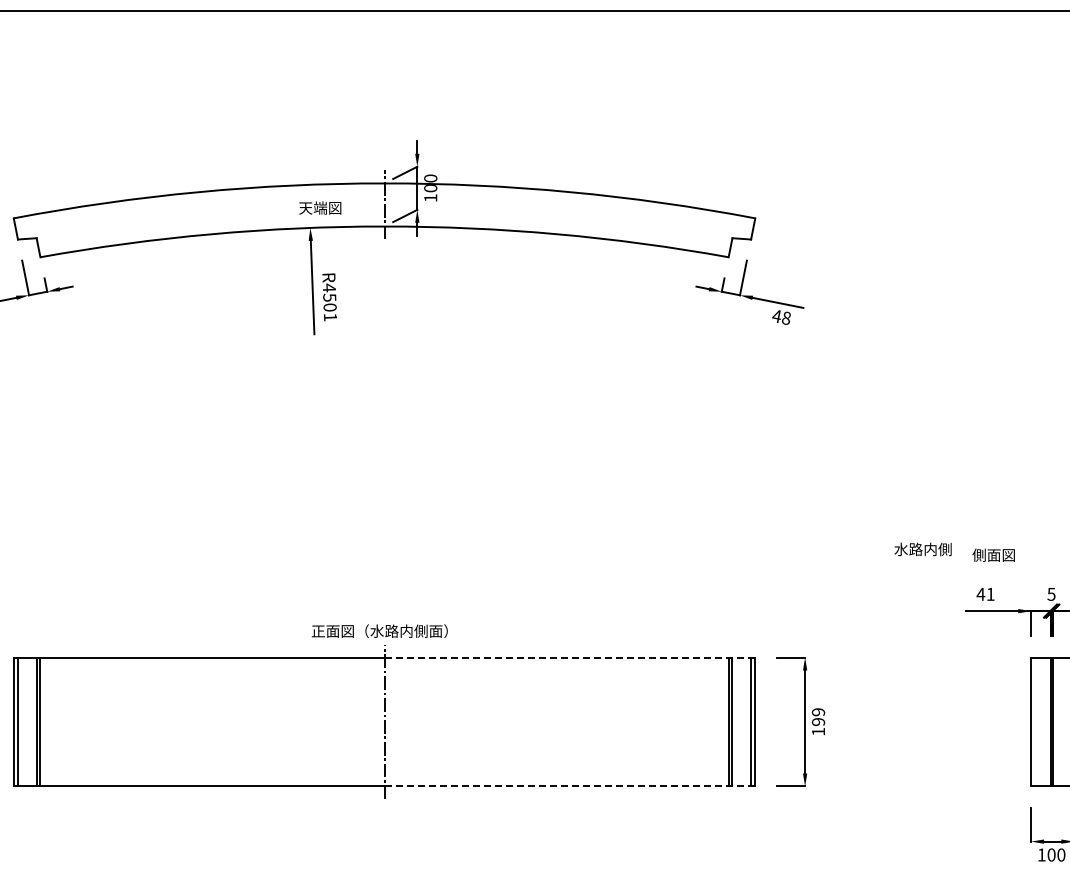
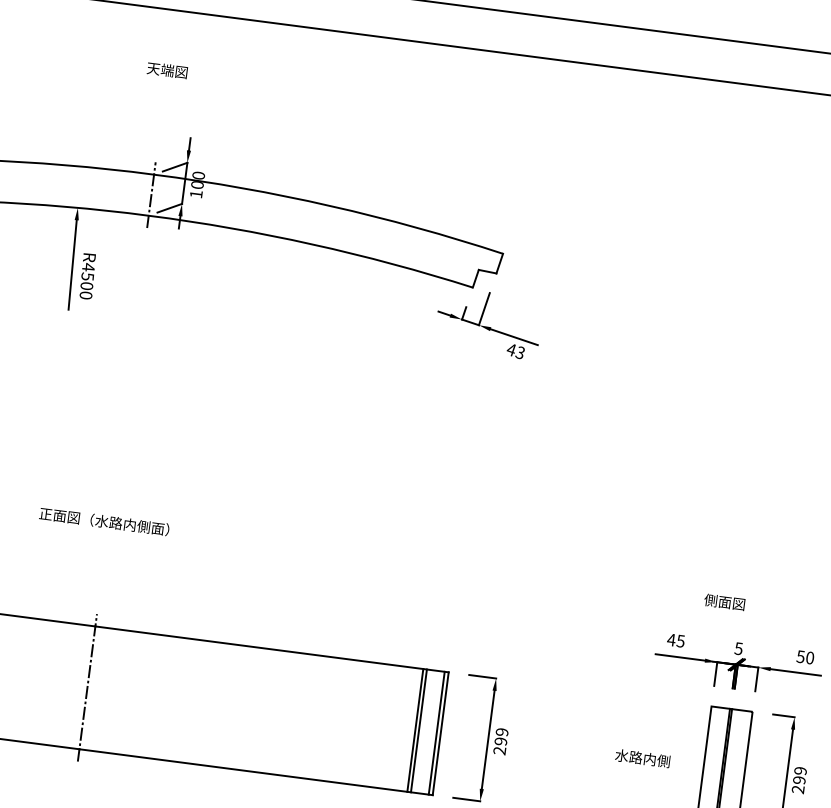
text: (320, 207) -> (167, 69), moved
text: (330, 317) -> (85, 295), R4501 -> R4500
text: (785, 317) -> (519, 352), 48 -> 43
text: (922, 549) -> (642, 758), moved
text: (993, 554) -> (724, 601), moved
text: (990, 594) -> (680, 641), 41 -> 45
text: (379, 630) -> (104, 520), moved
line: (570, 657) -> (272, 649), dashed -> solid
text: (817, 731) -> (498, 750), 199 -> 299
line: (569, 786) -> (255, 772), dashed -> solid

